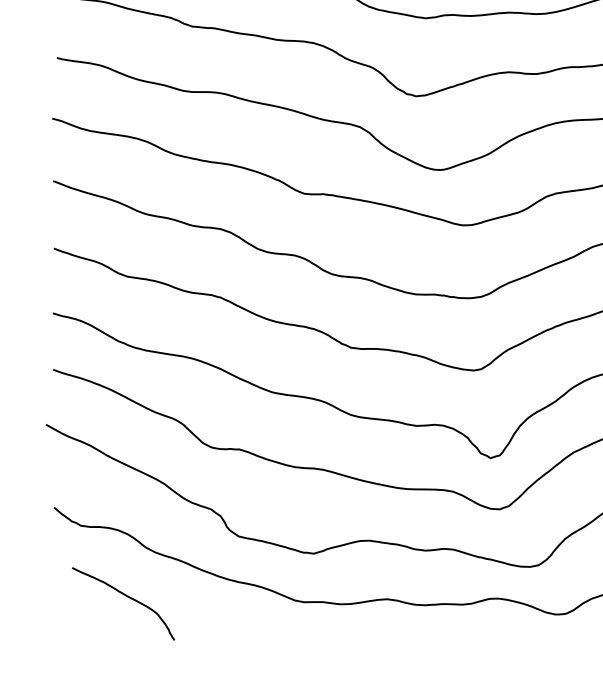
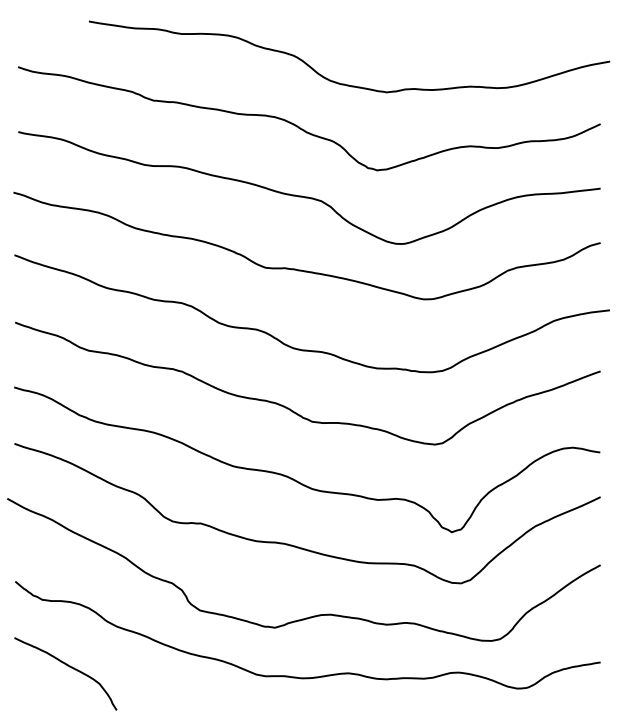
curve: (127, 597) -> (69, 667), moved

